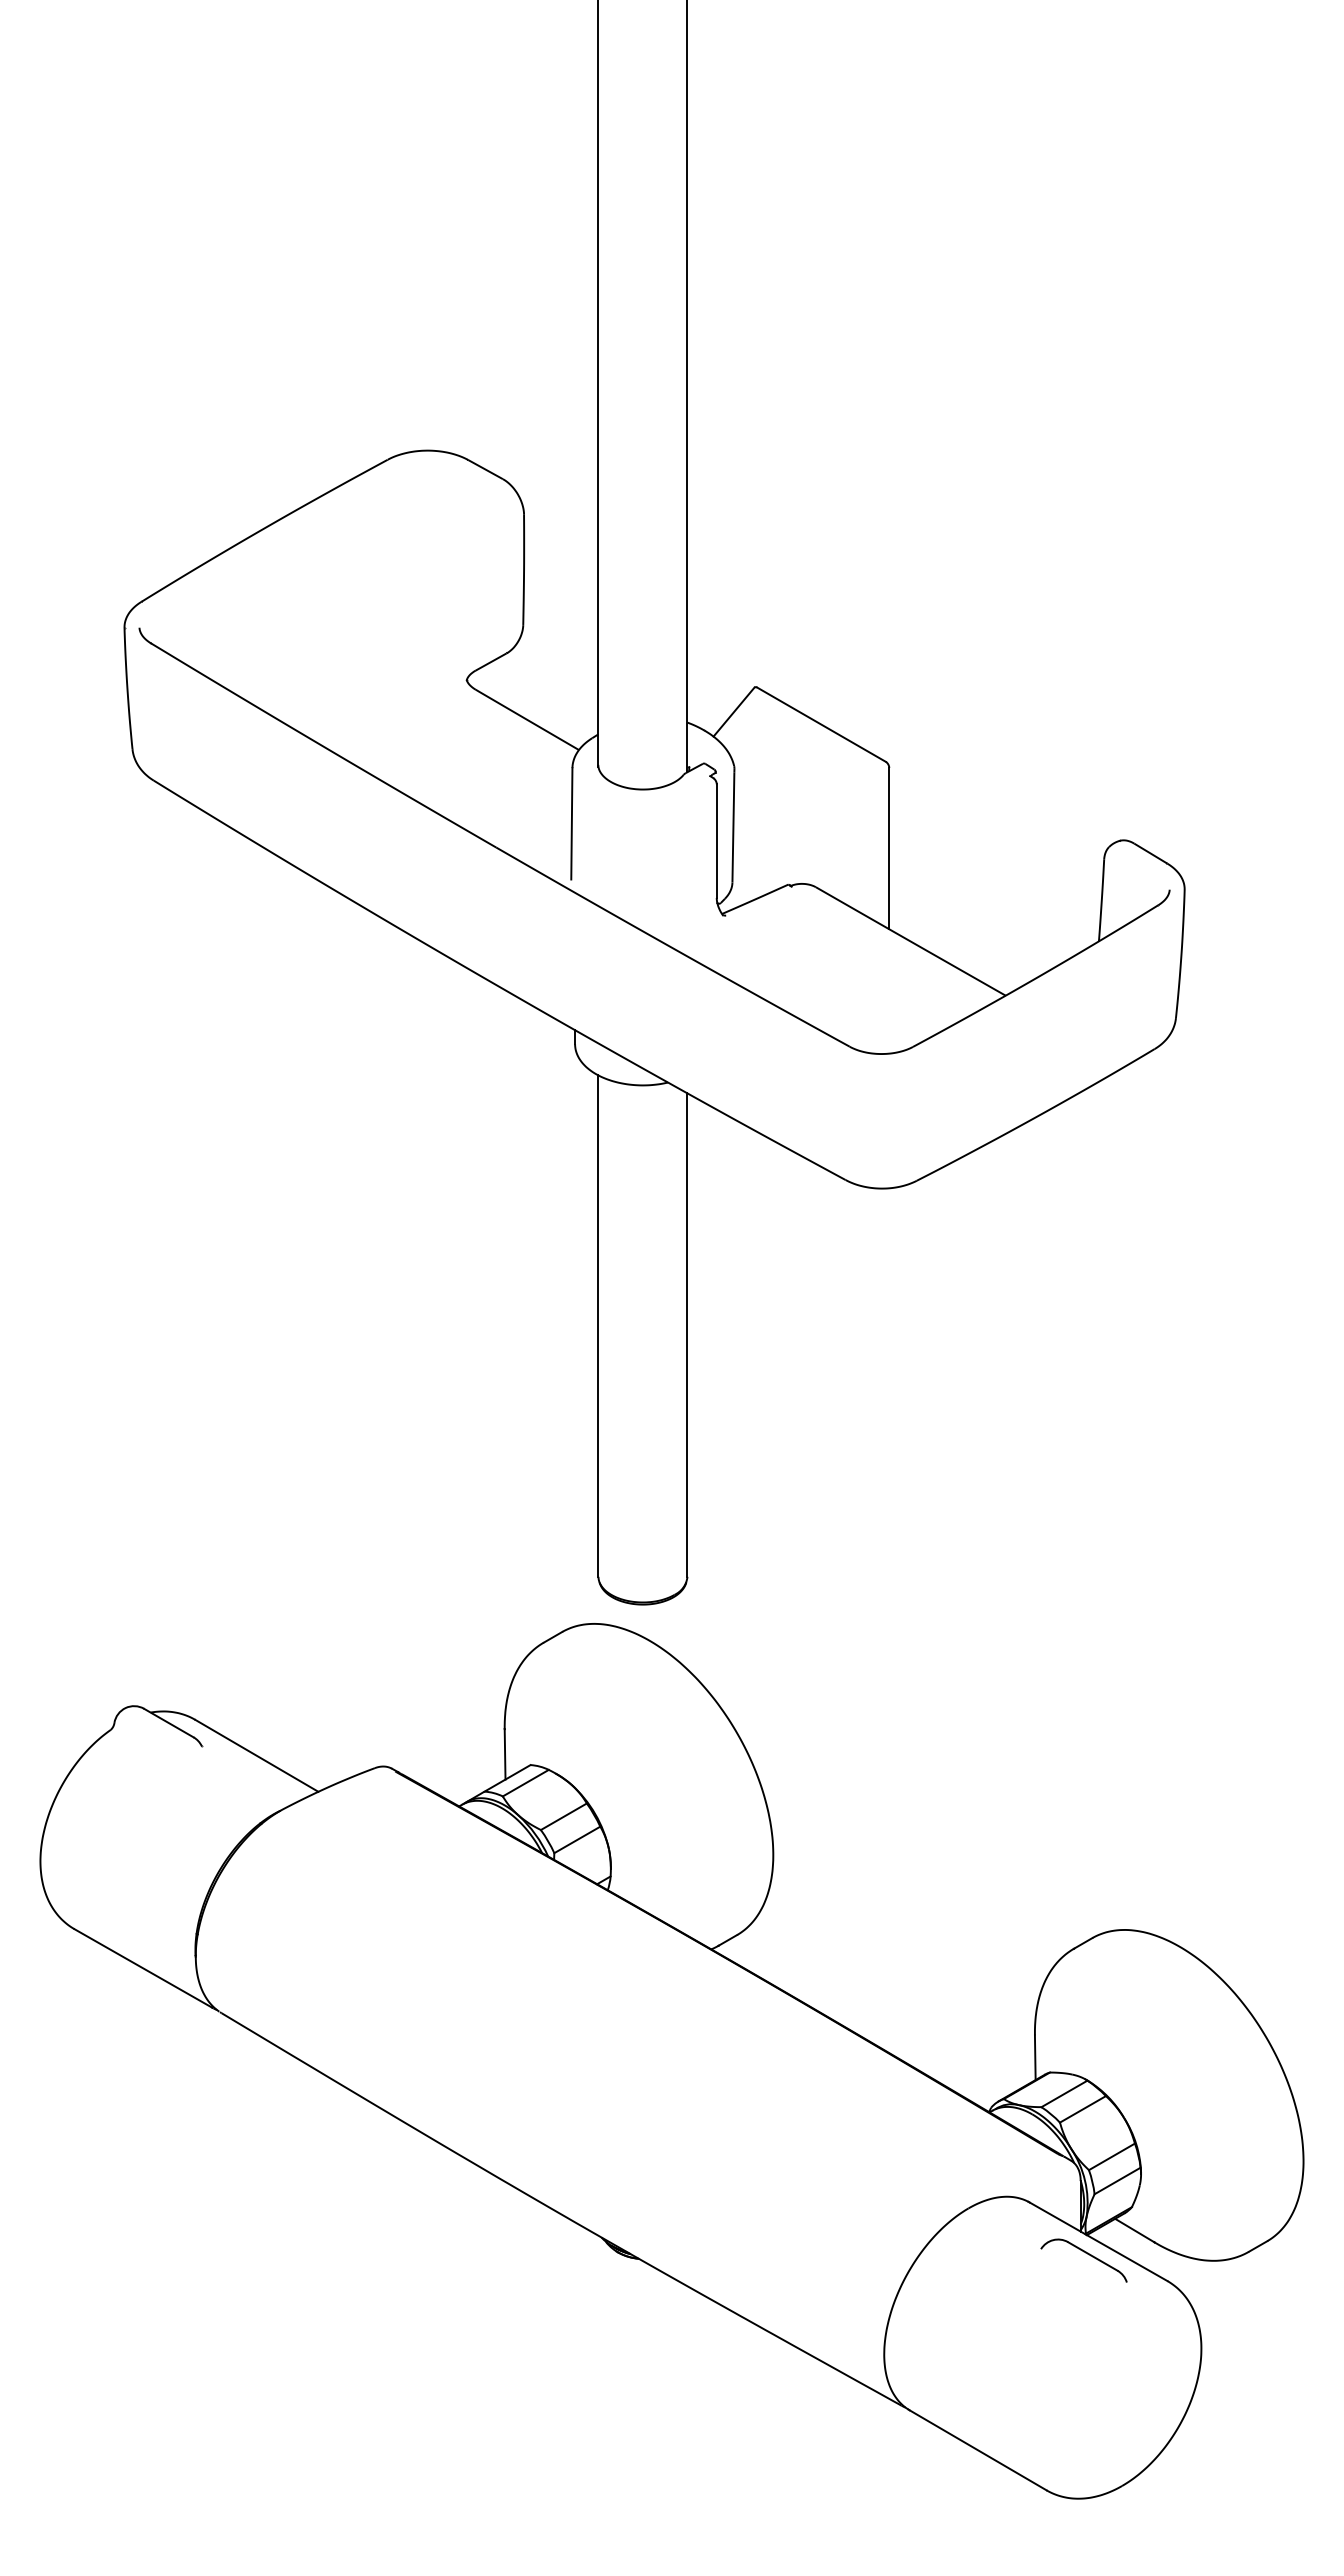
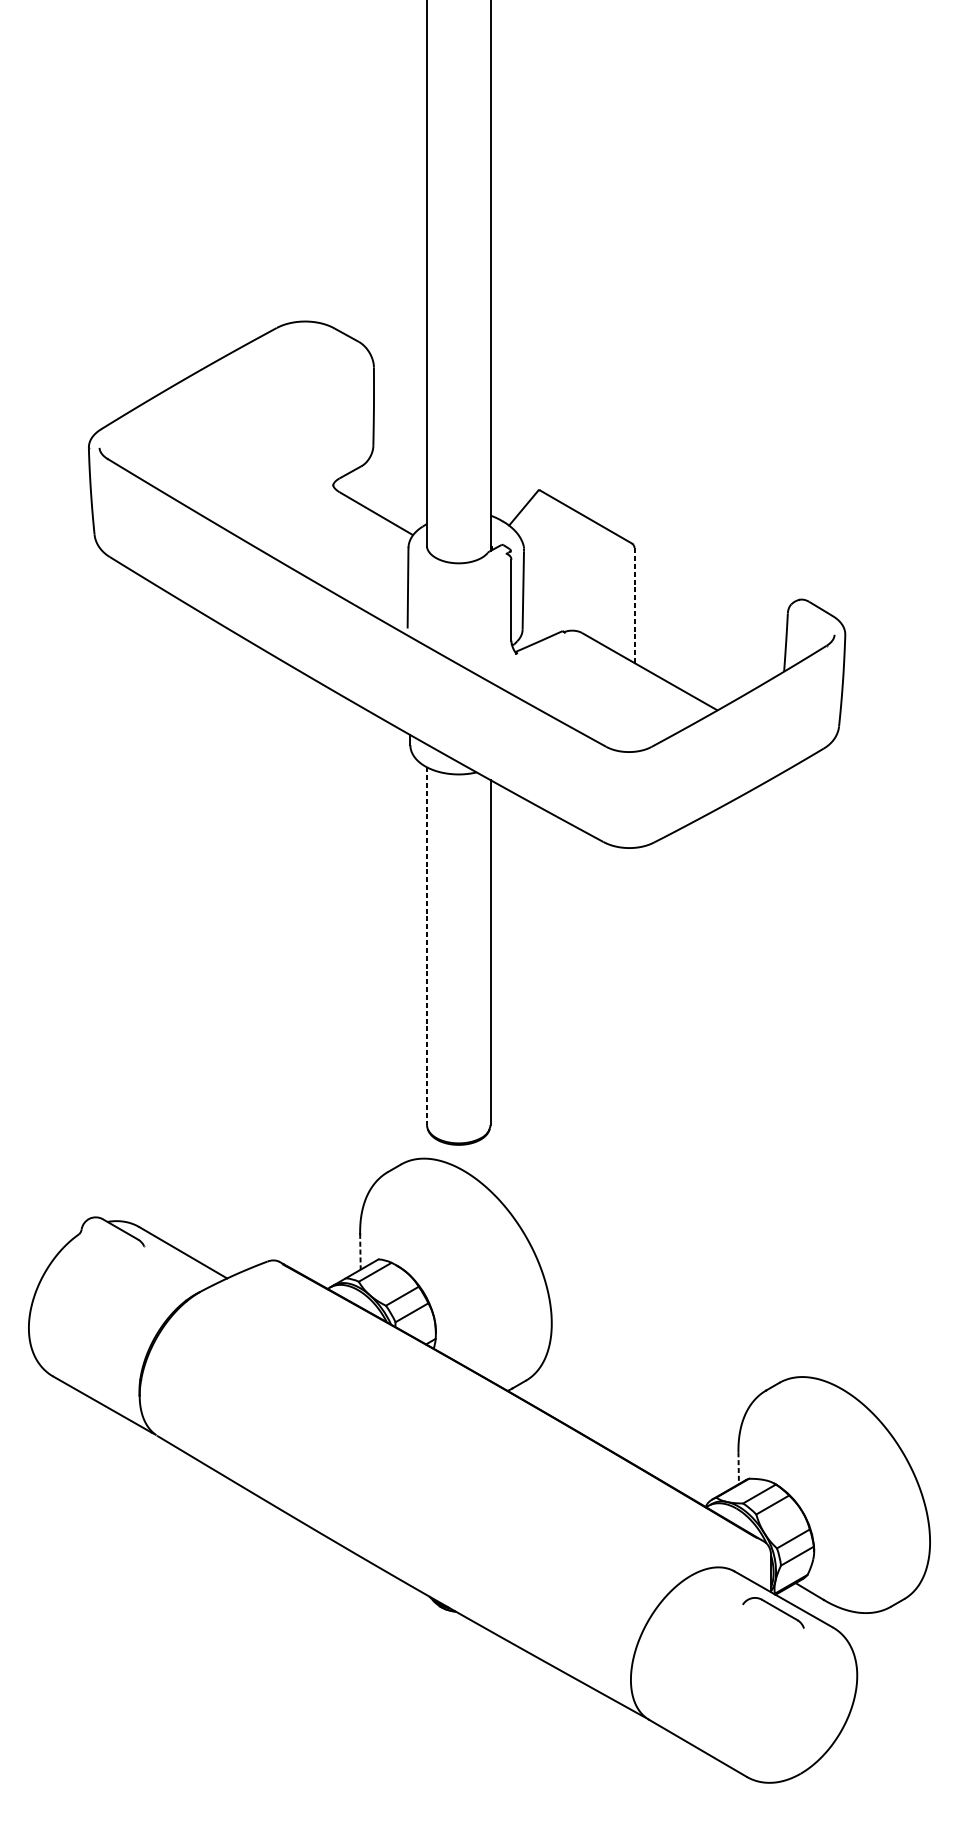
line: (889, 848) -> (634, 605), solid -> dashed
line: (598, 1326) -> (427, 946), solid -> dashed
line: (505, 1754) -> (360, 1251), solid -> dashed
line: (1035, 2058) -> (738, 1468), solid -> dashed

